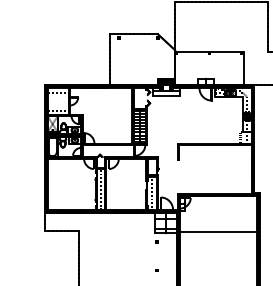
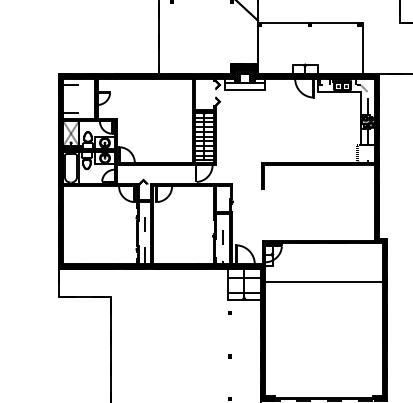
line: (218, 232) -> (324, 282), moved

